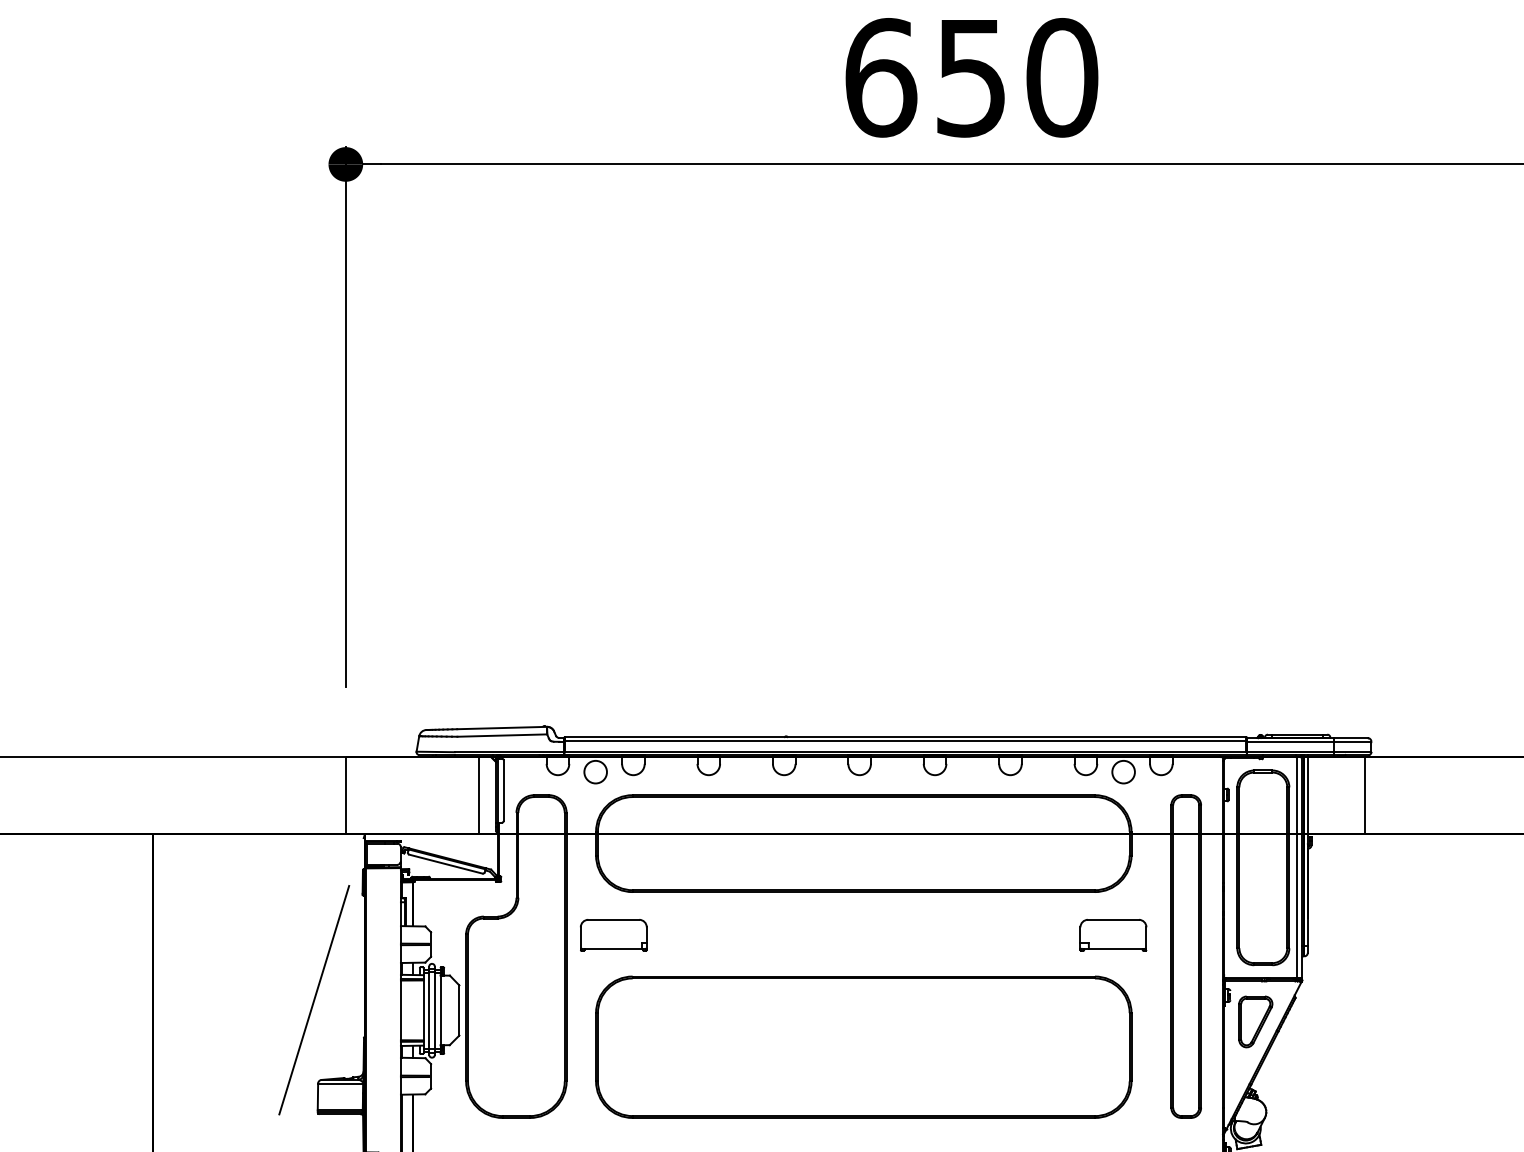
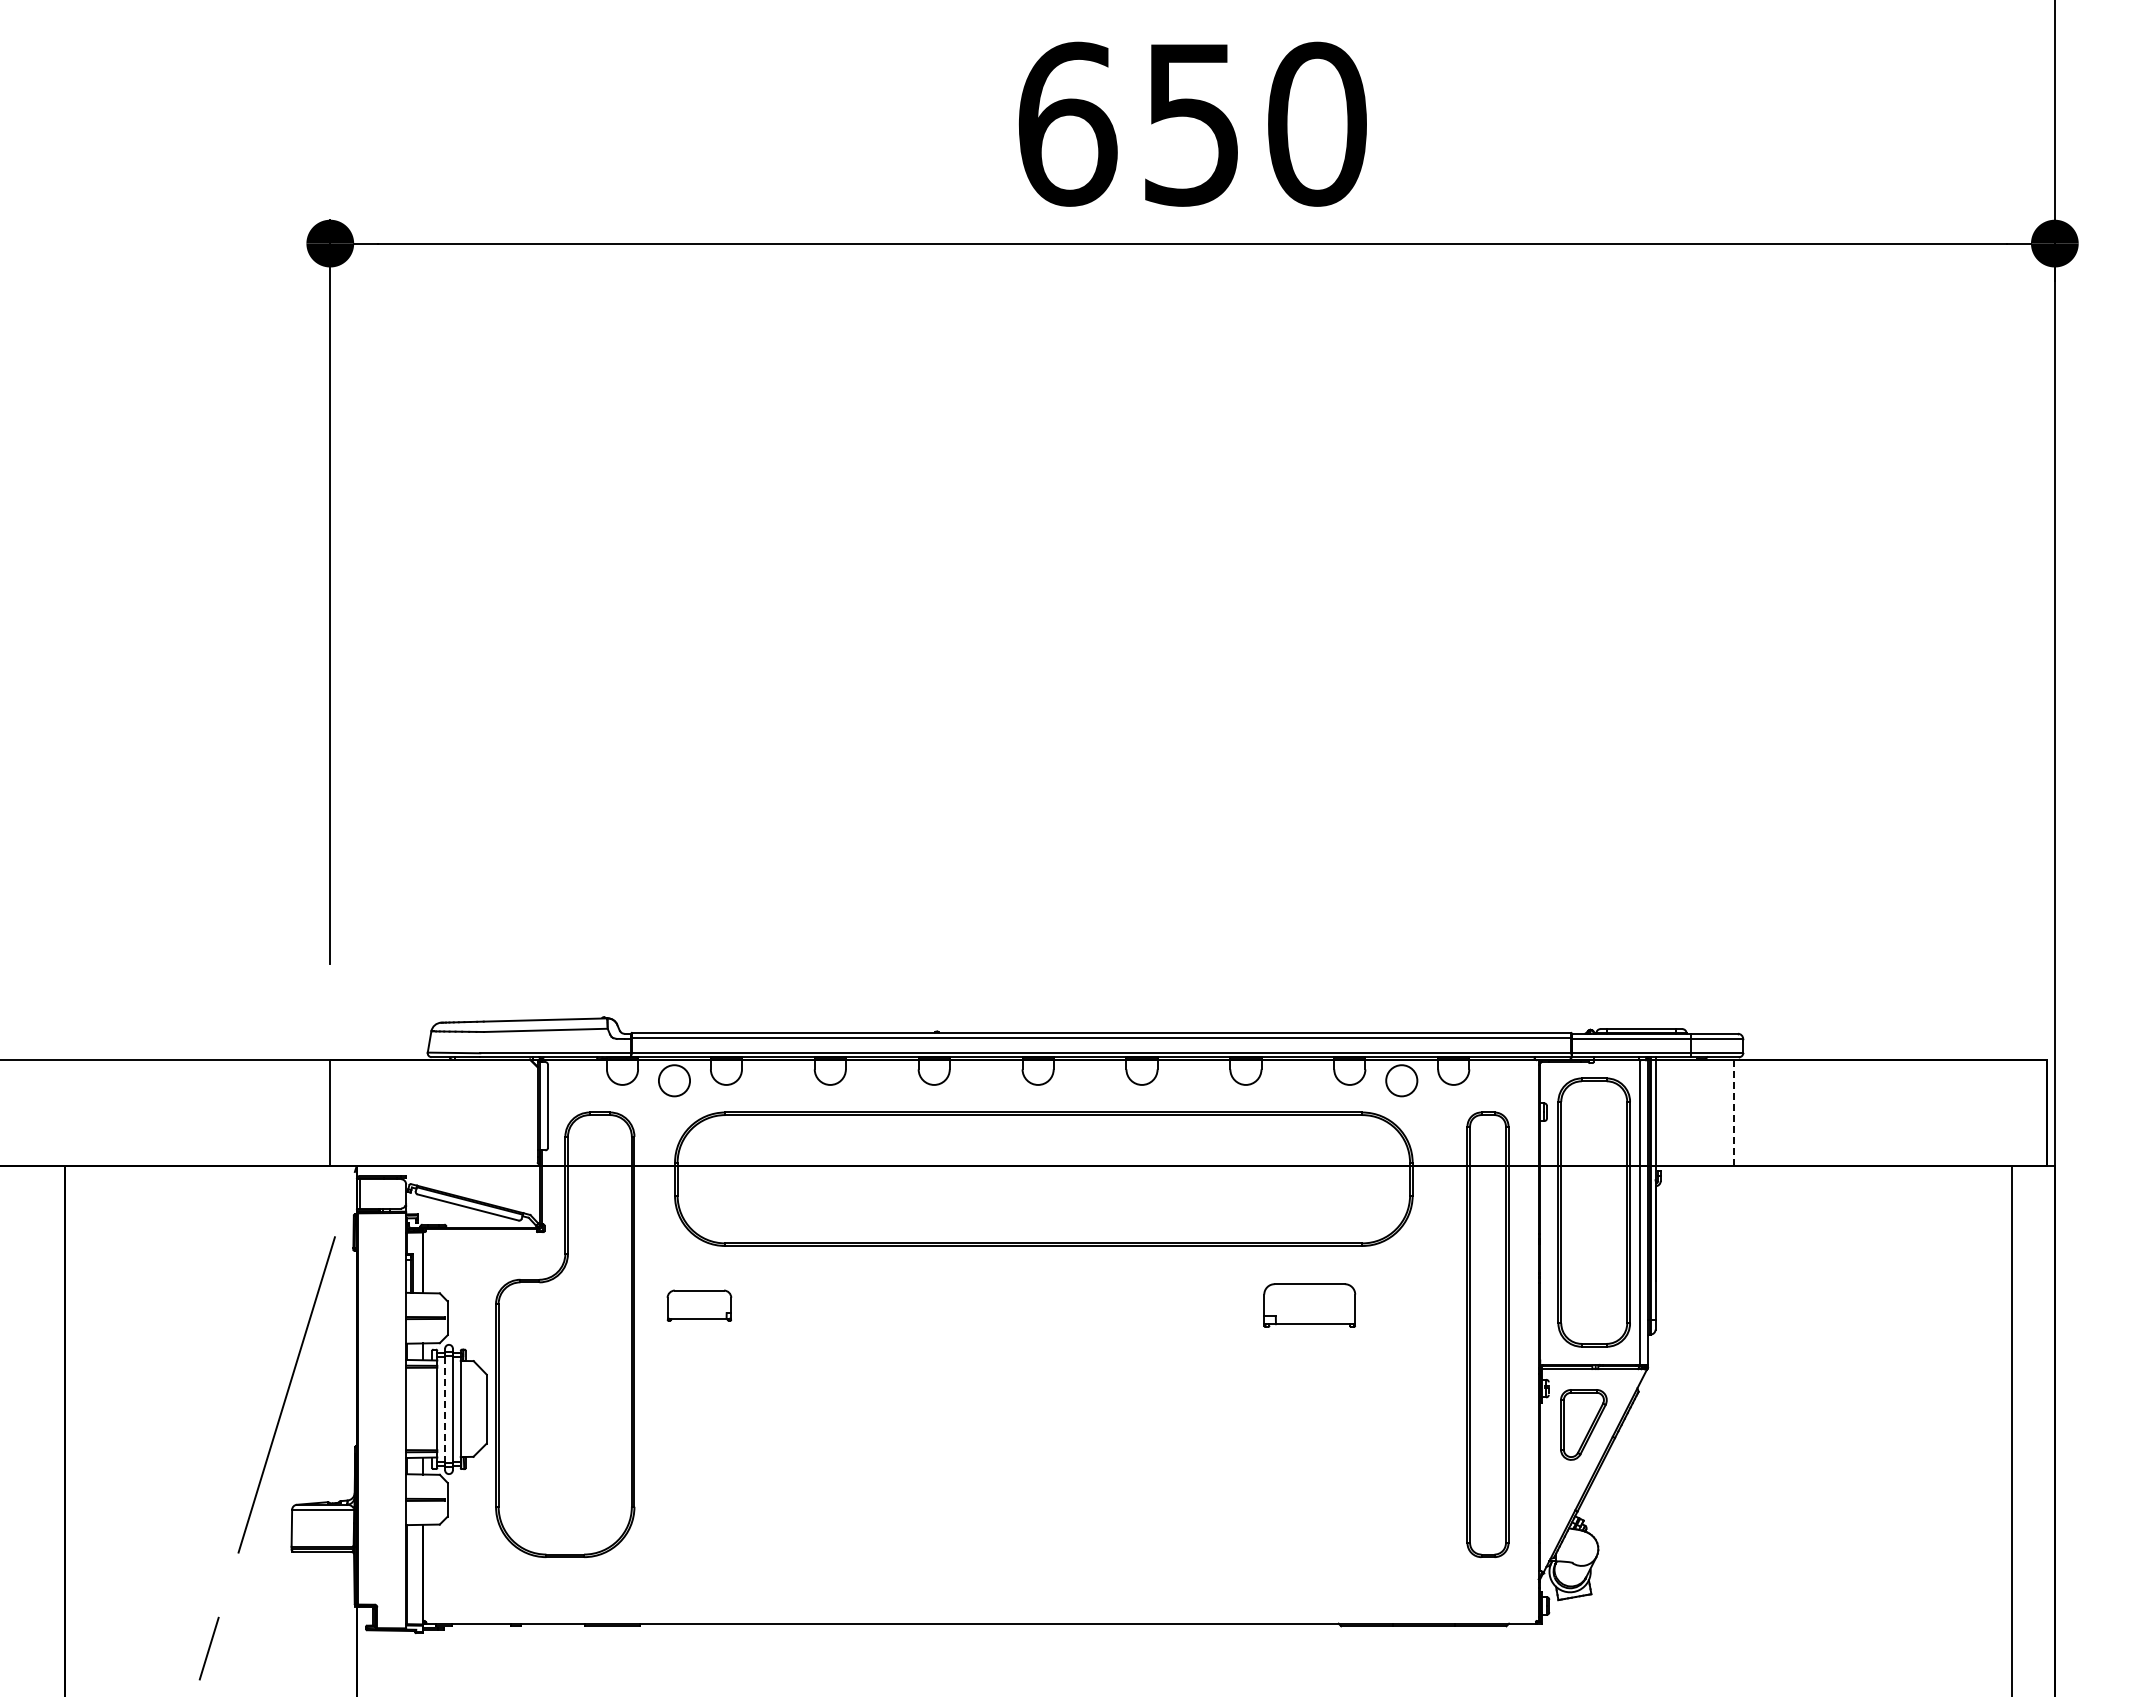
line: (478, 795) -> (513, 1112), removed
line: (1364, 795) -> (1733, 1112), solid -> dashed
part: (613, 935) -> (699, 1305), size x0.7
part: (1113, 935) -> (1309, 1305), moved
line: (429, 1010) -> (445, 1408), solid -> dashed
part: (863, 1047) -> (1043, 1459), removed

